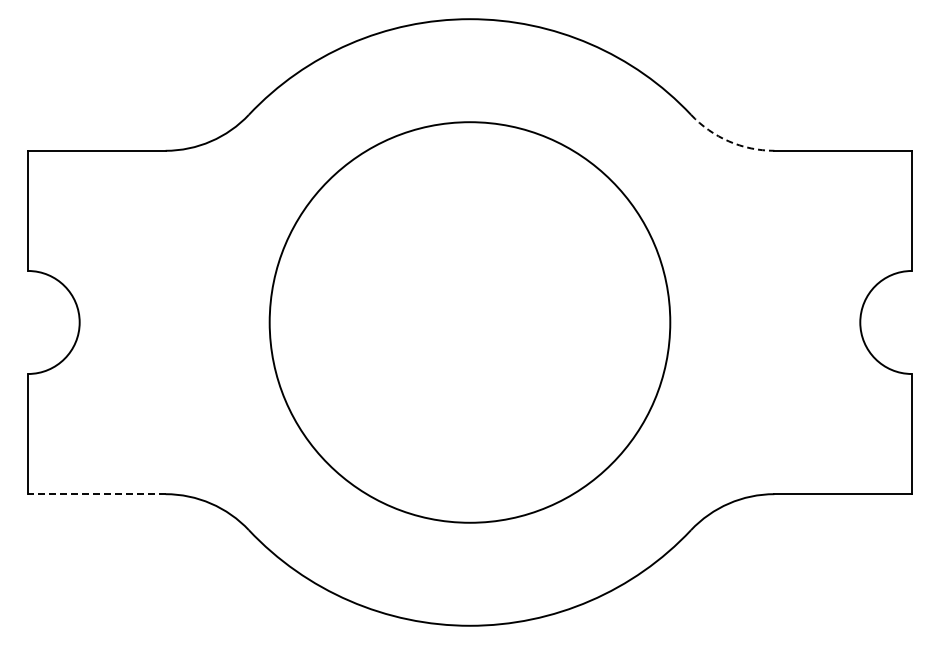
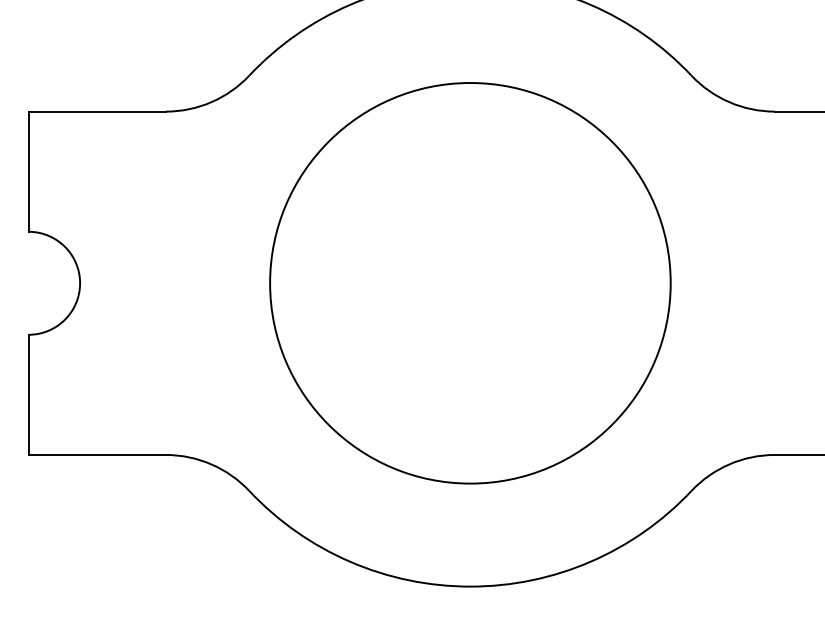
arc: (728, 141) -> (728, 102), dashed -> solid
line: (96, 494) -> (96, 455), dashed -> solid

